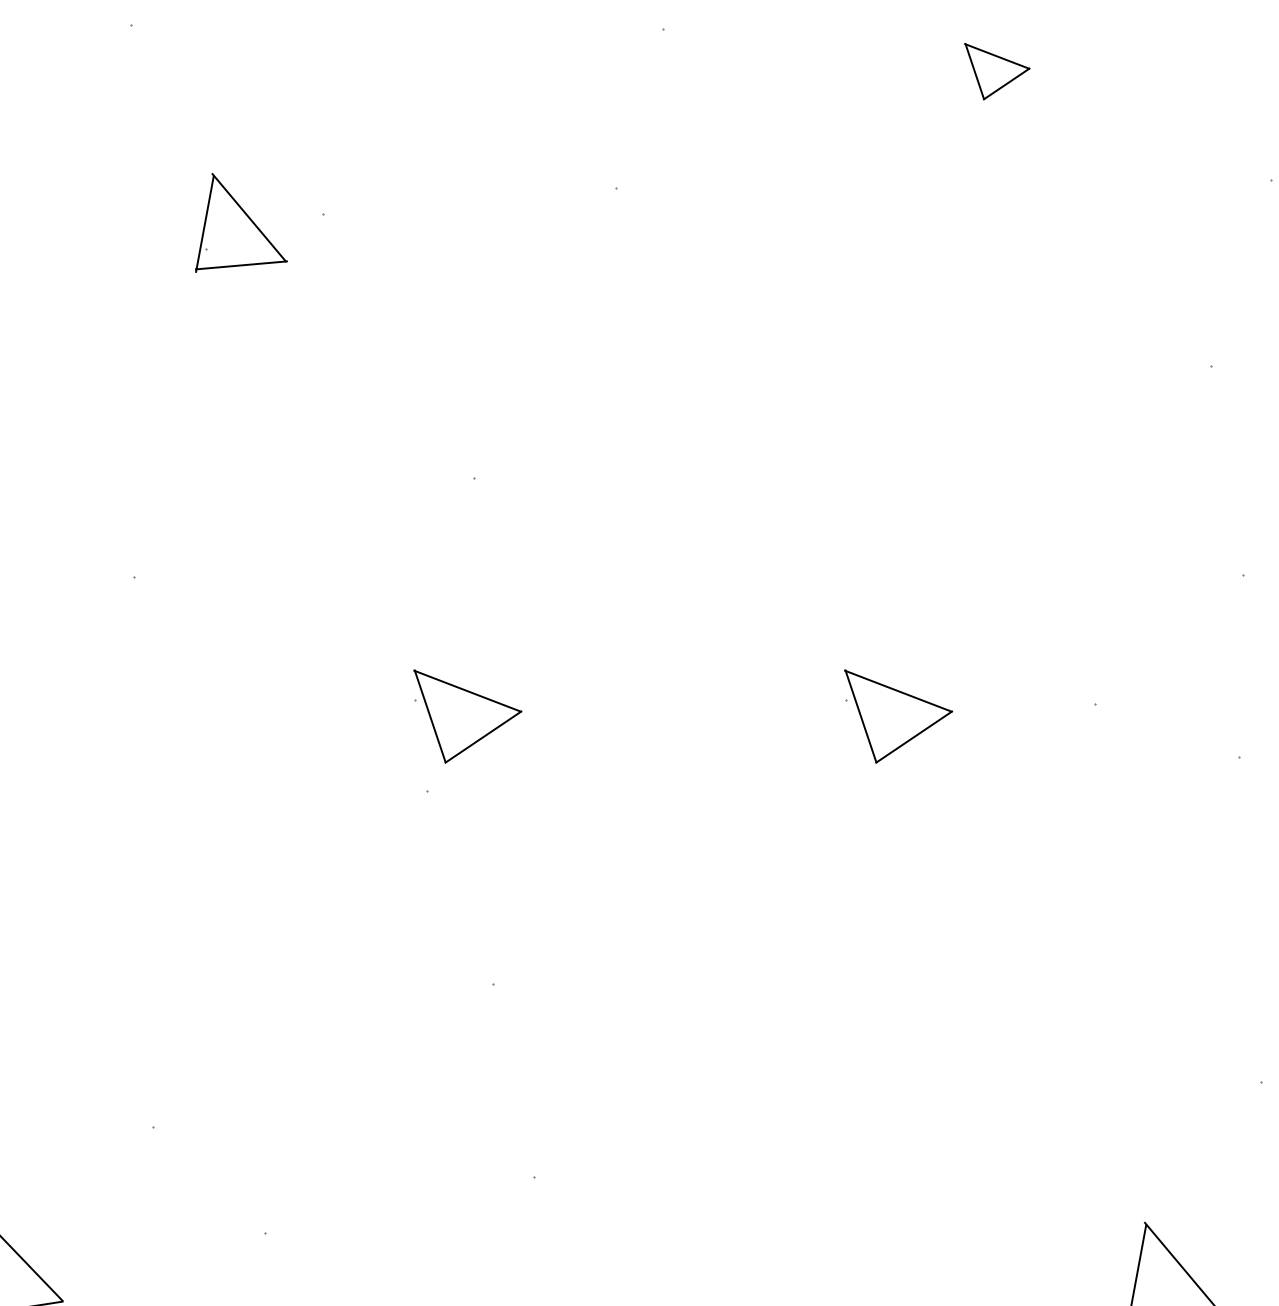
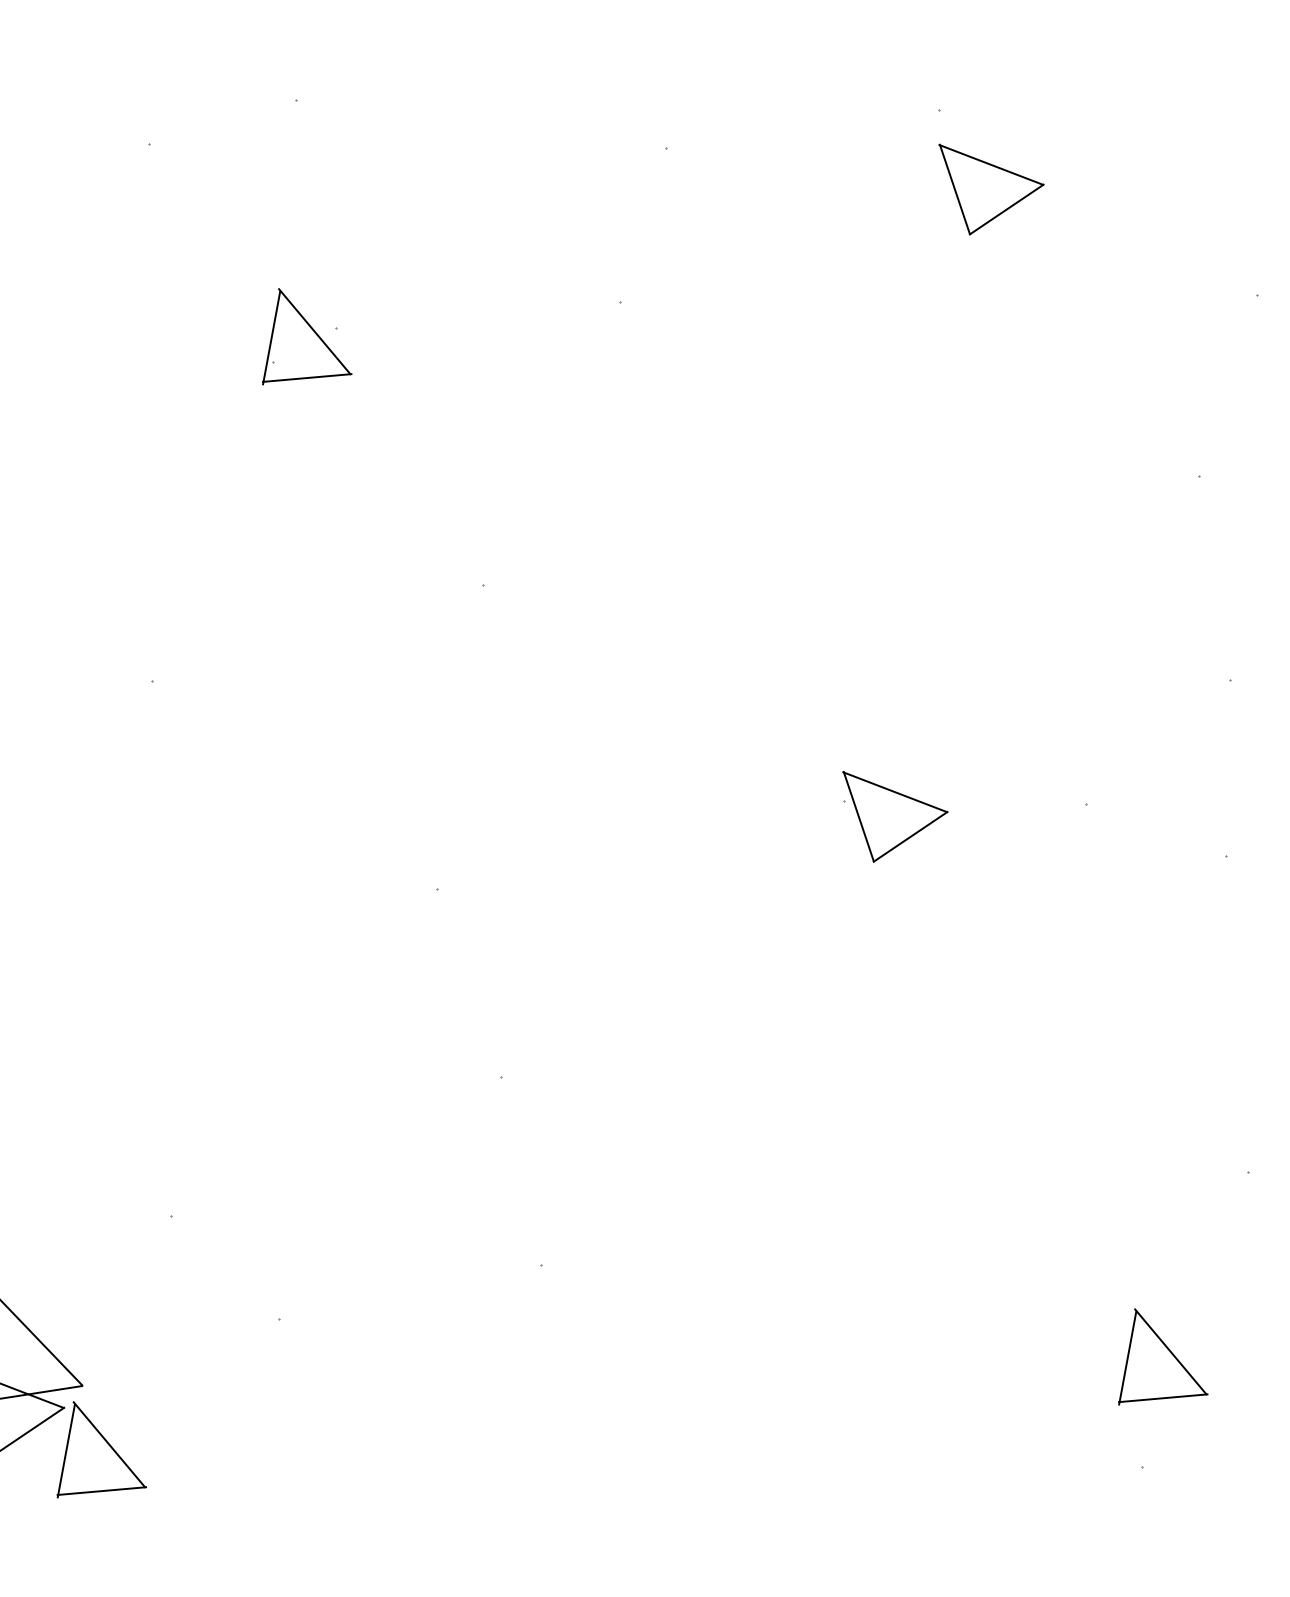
part: (997, 71) -> (991, 189), size x1.67
part: (241, 222) -> (307, 336), moved
part: (467, 716) -> (476, 816), removed

